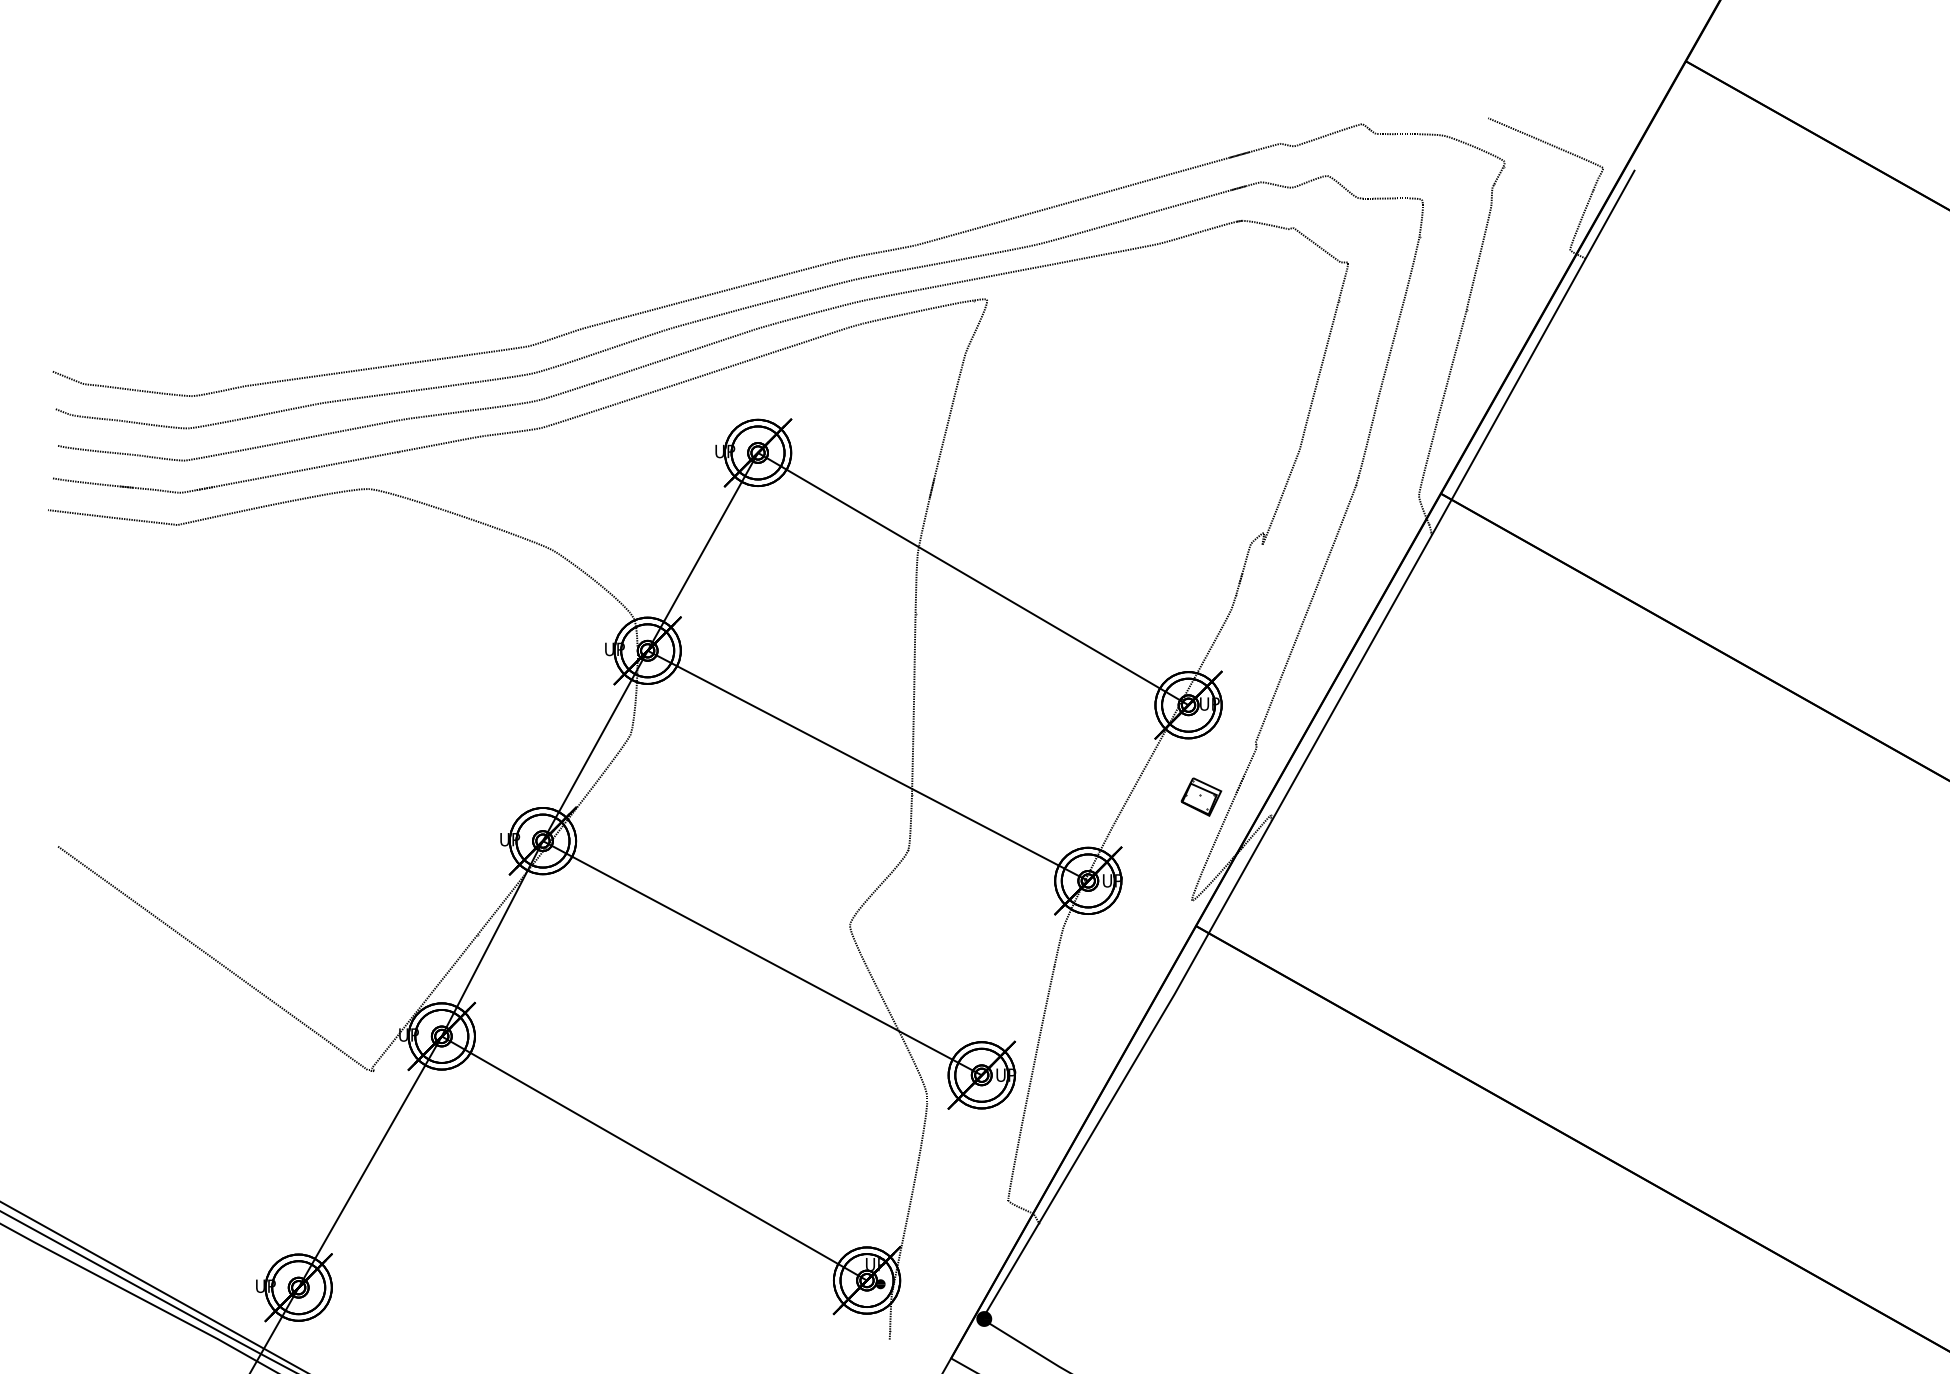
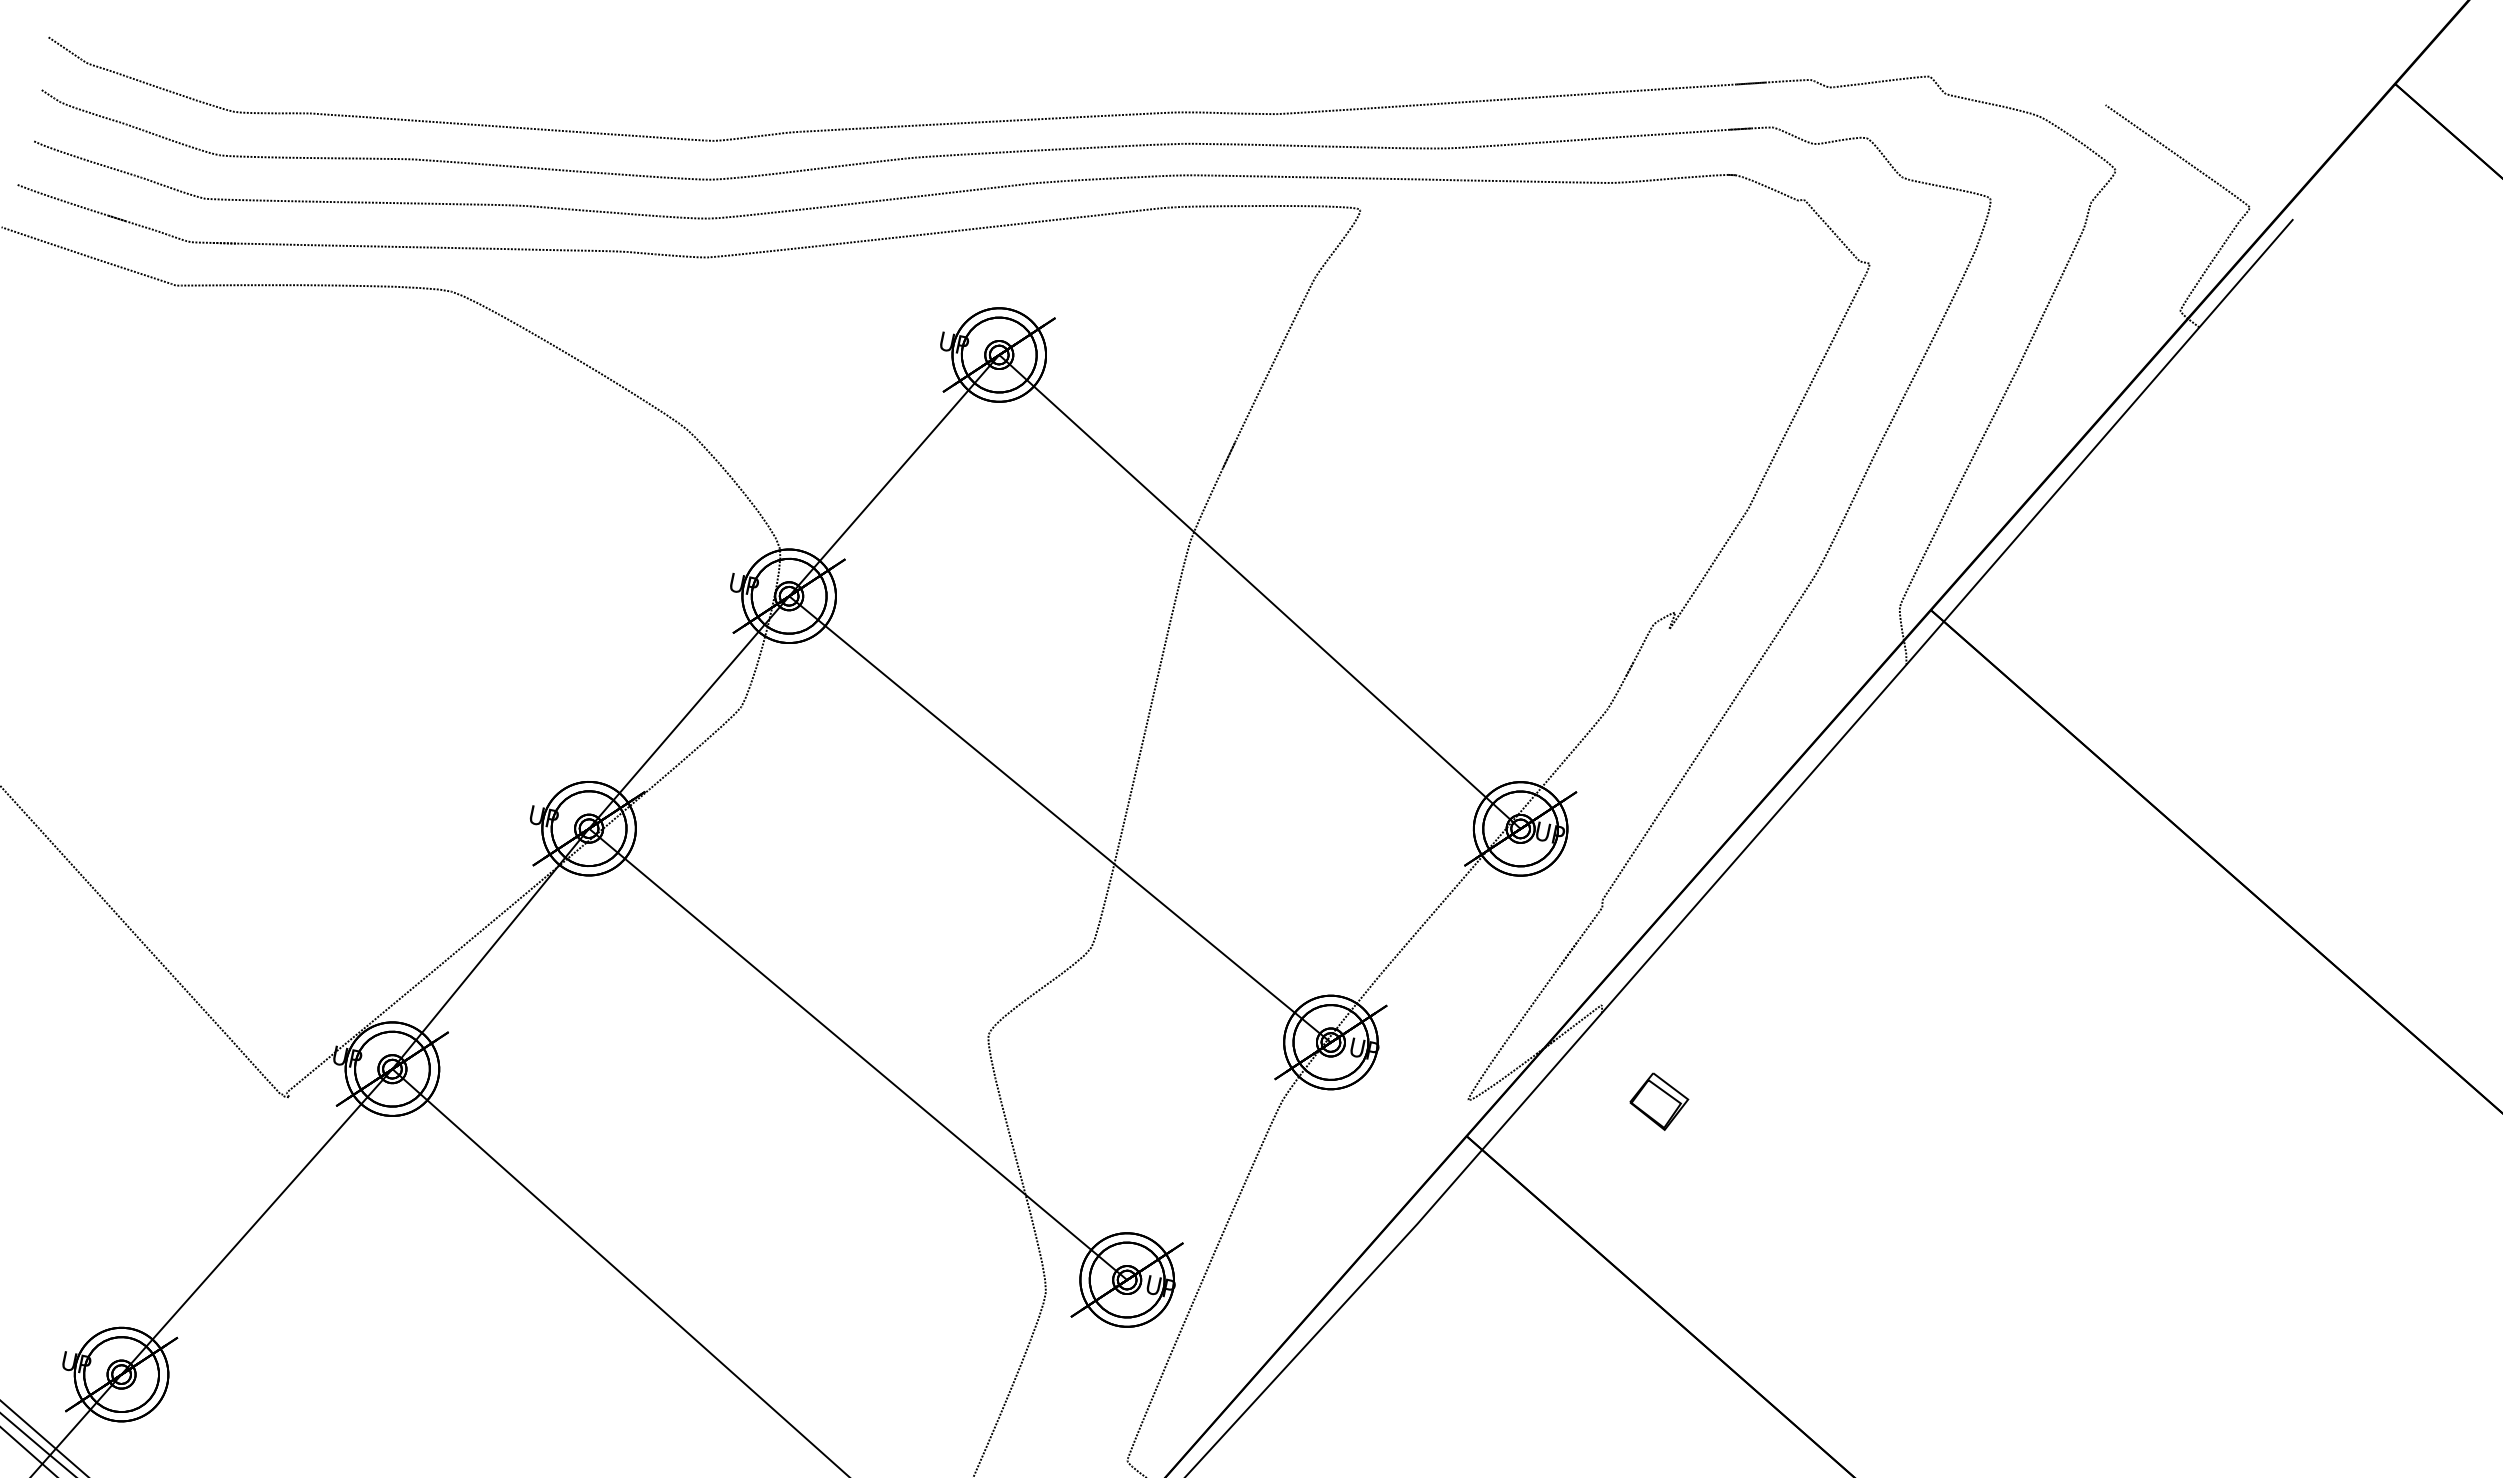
part: (1201, 796) -> (1659, 1101), moved

